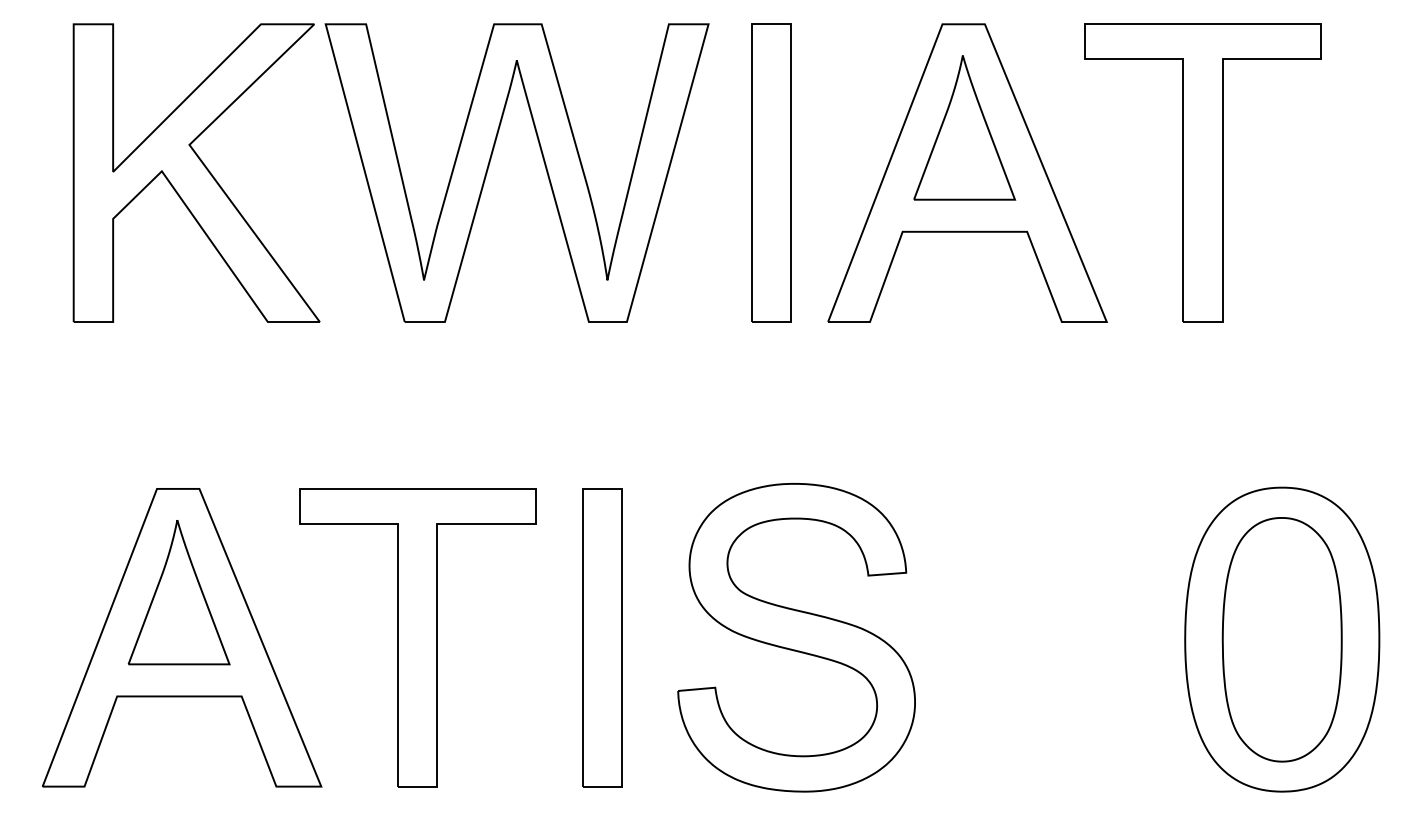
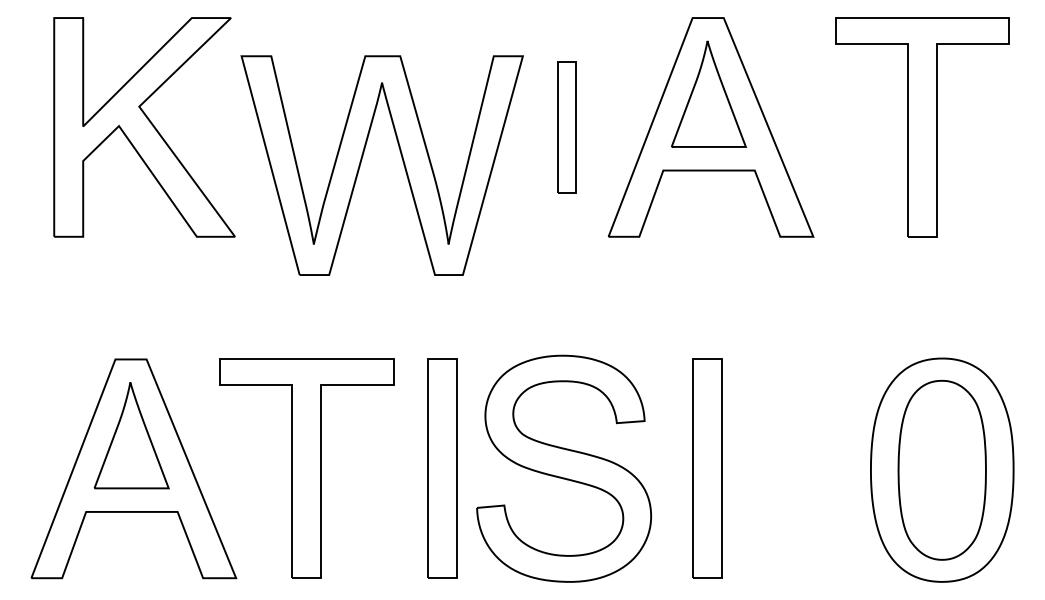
part: (489, 166) -> (361, 160), moved
part: (771, 172) -> (566, 126), size x0.6
part: (1202, 172) -> (921, 126), moved
part: (796, 637) -> (564, 468), moved
part: (962, 637) -> (707, 468), added

